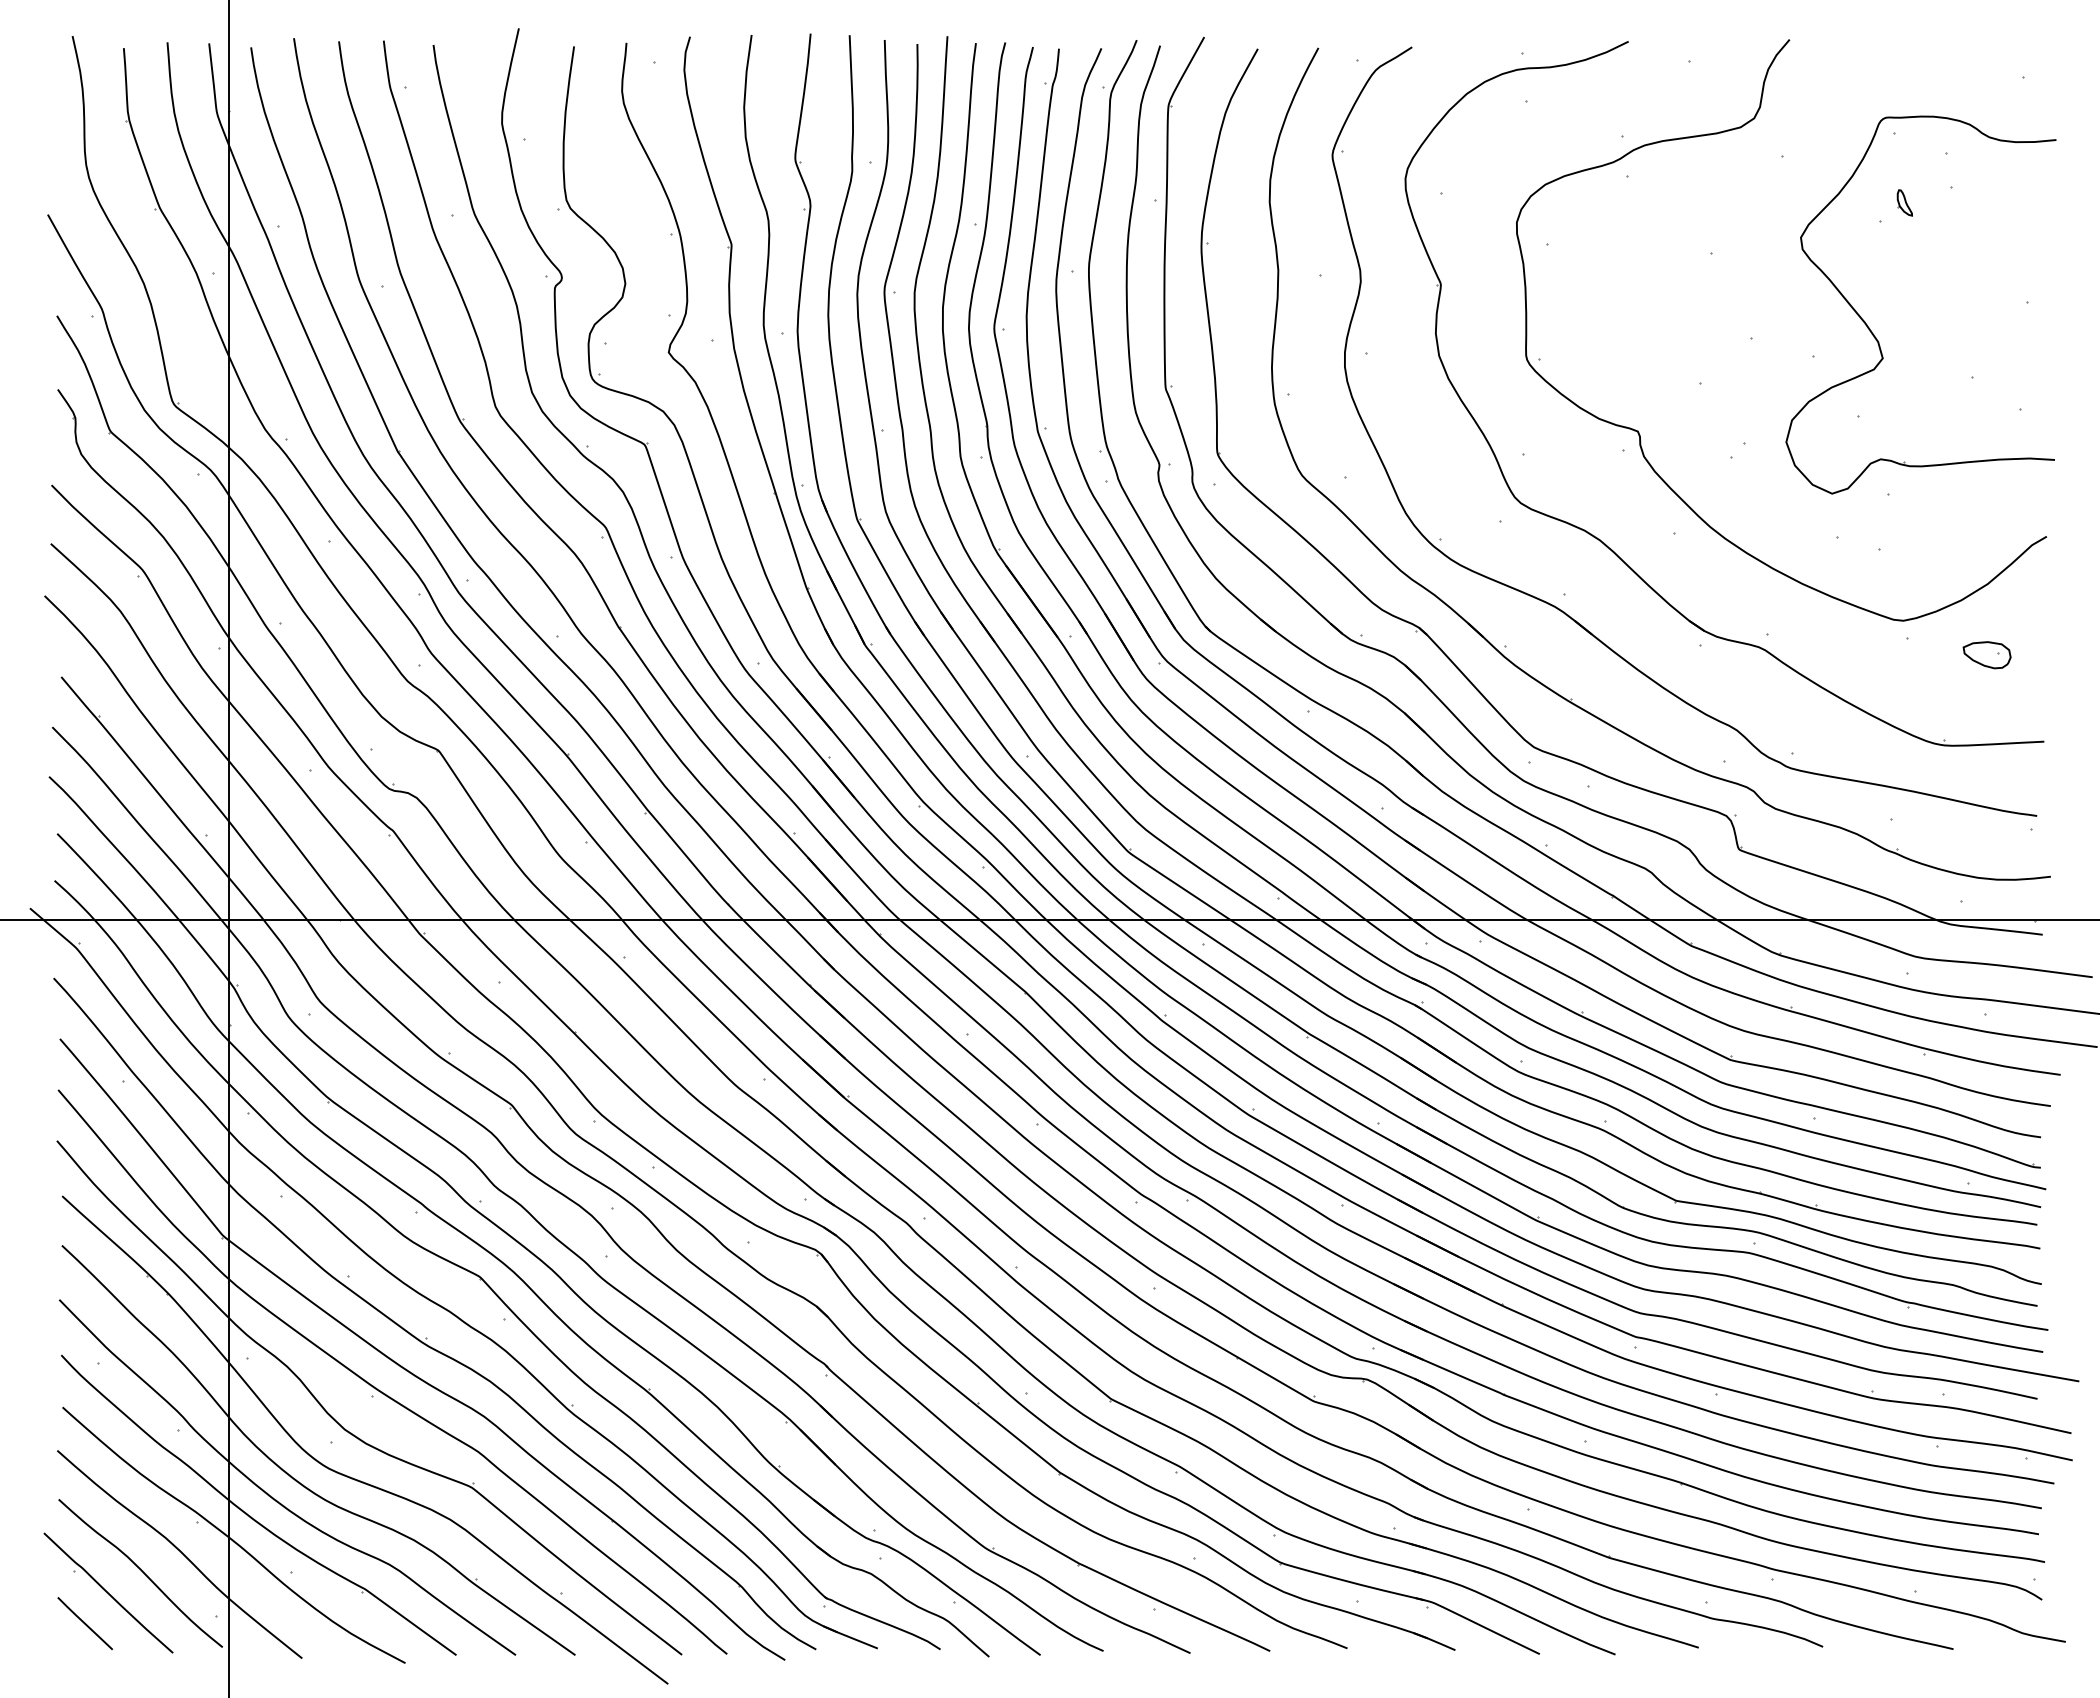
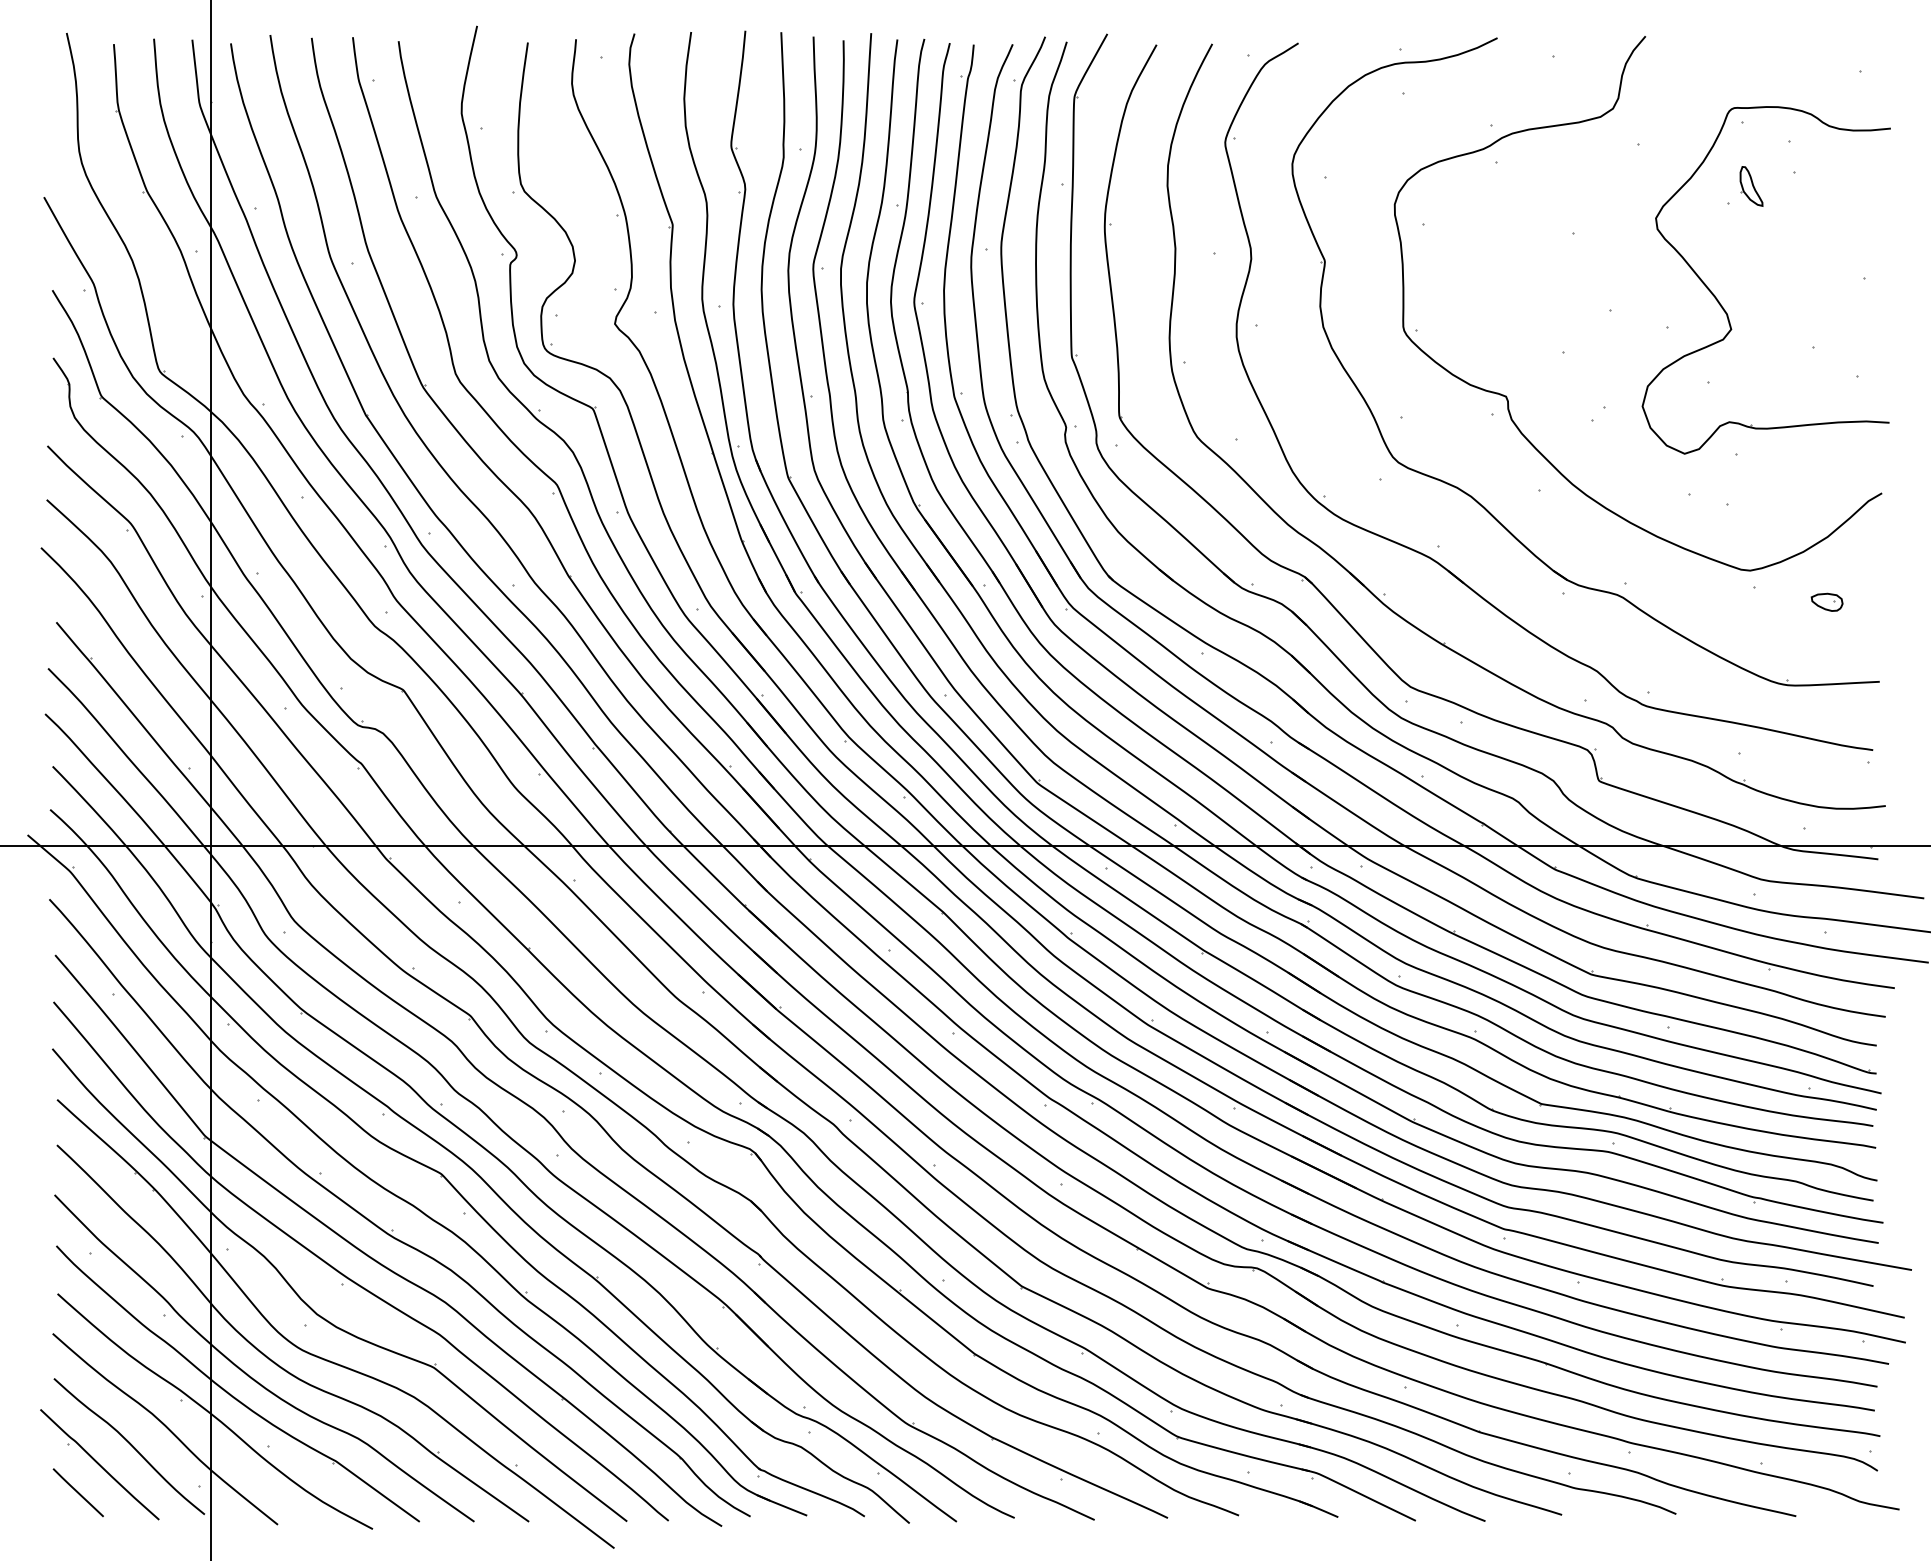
part: (1904, 202) -> (1751, 186), size x1.67
part: (1986, 655) -> (1826, 602), size x0.71

